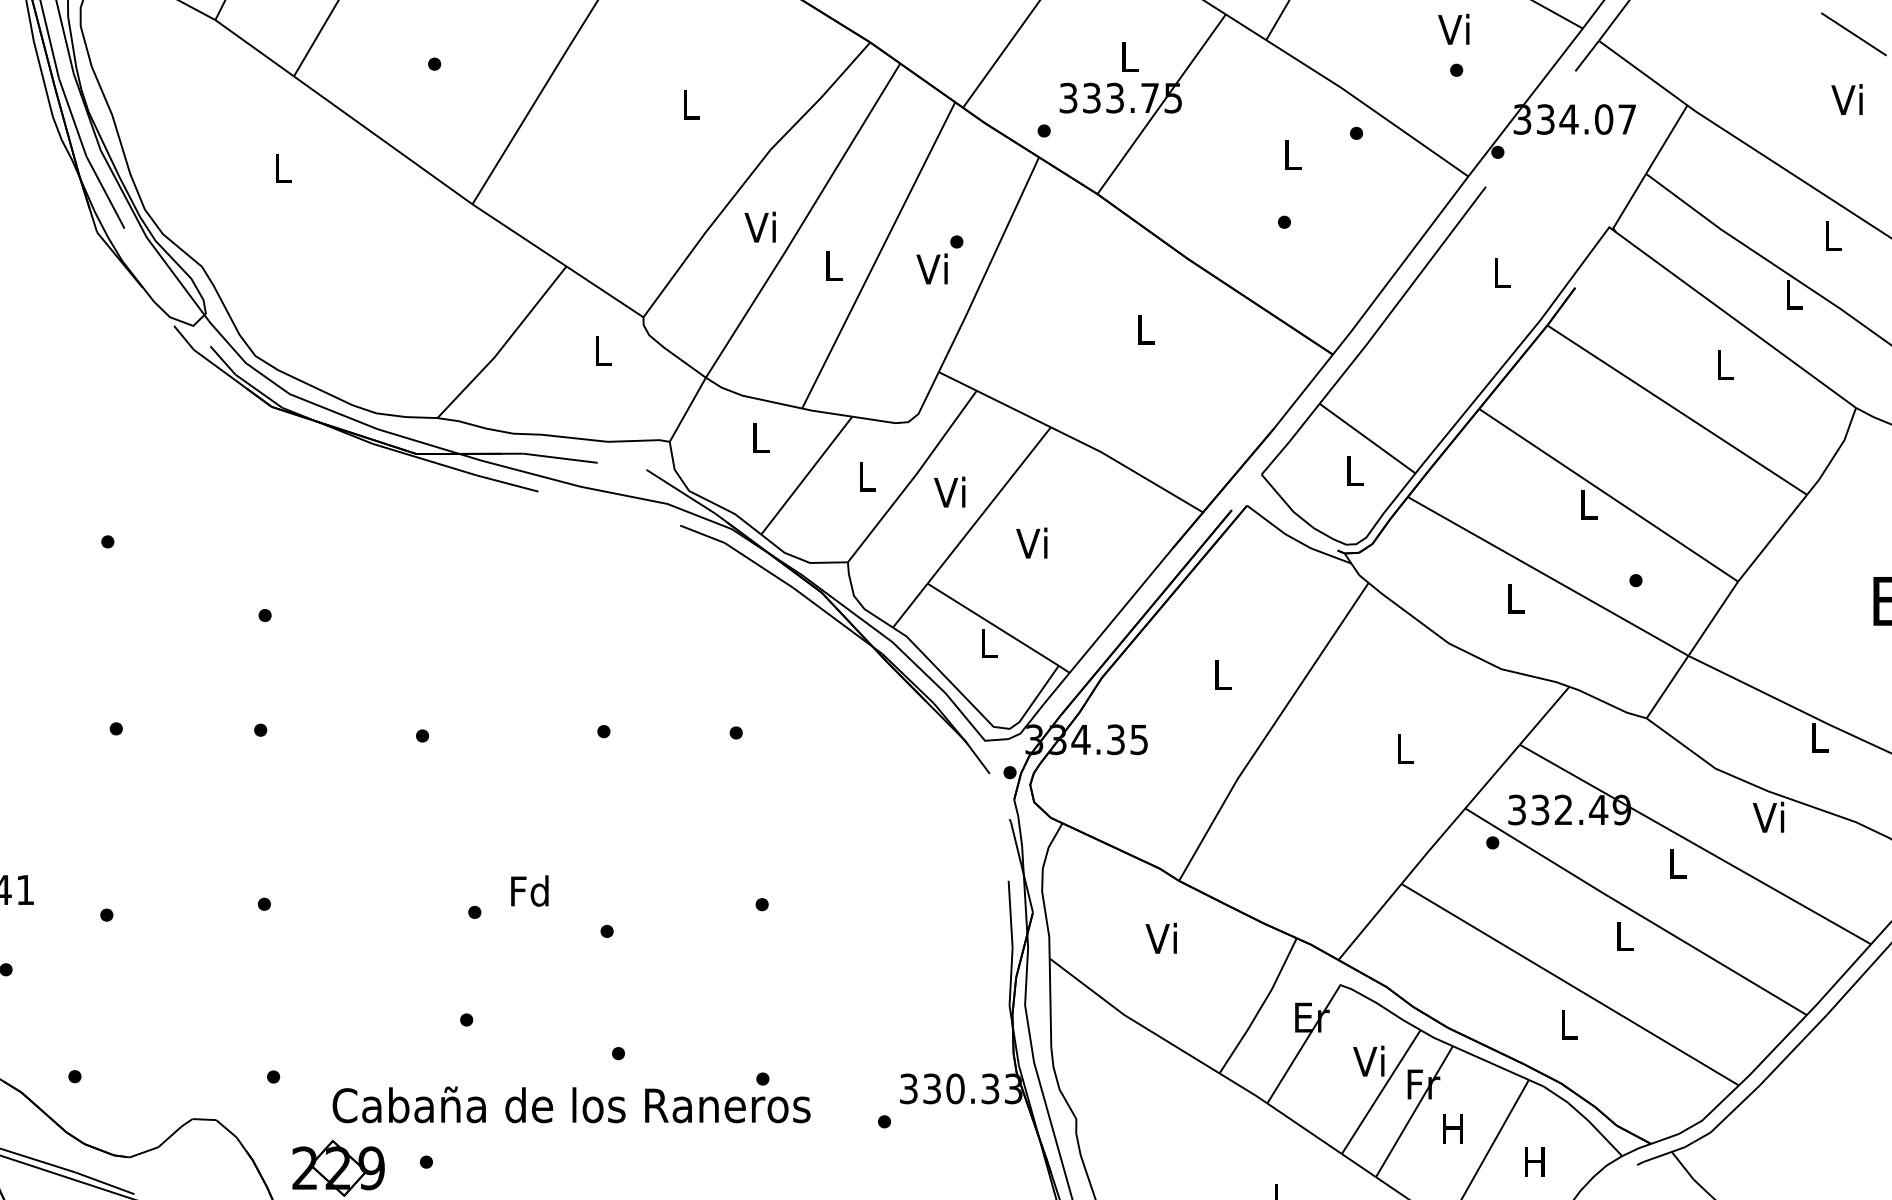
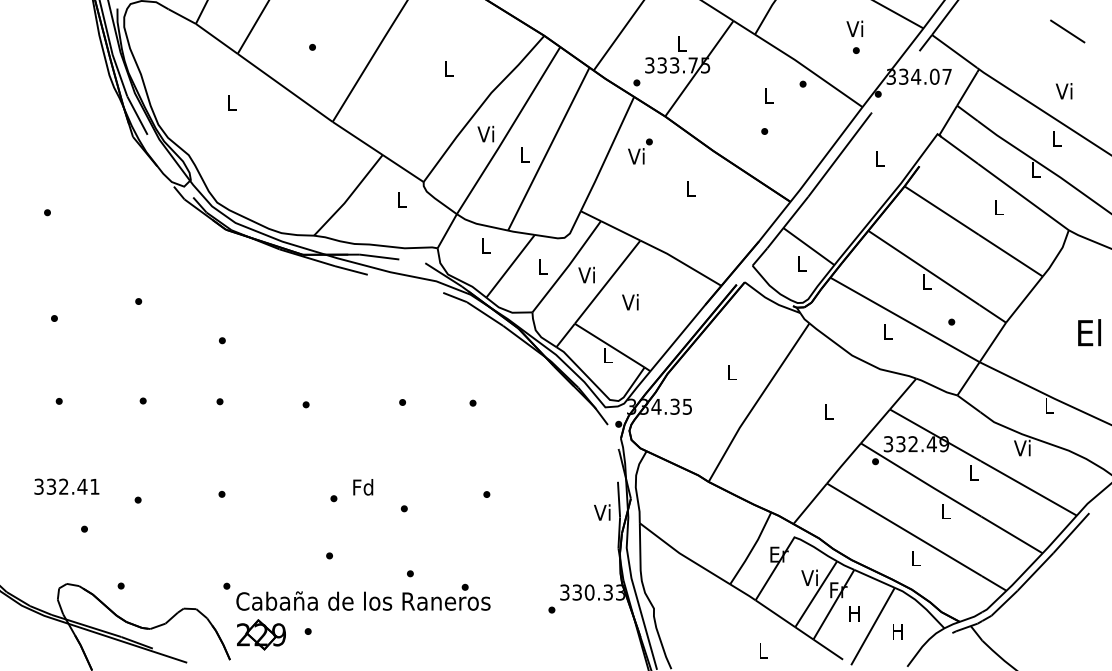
text: (1847, 100) -> (1064, 91), moved
text: (940, 259) -> (640, 151), moved
text: (1161, 938) -> (602, 512), moved
text: (571, 1096) -> (363, 596), moved

